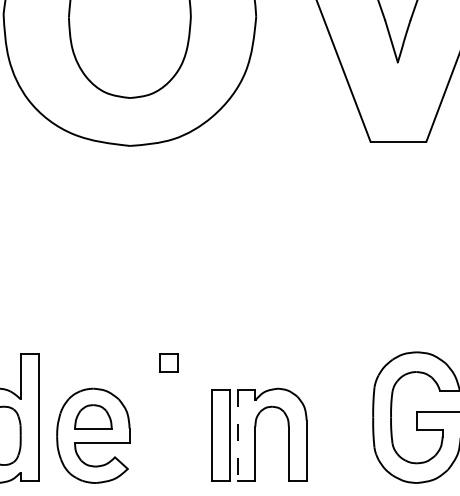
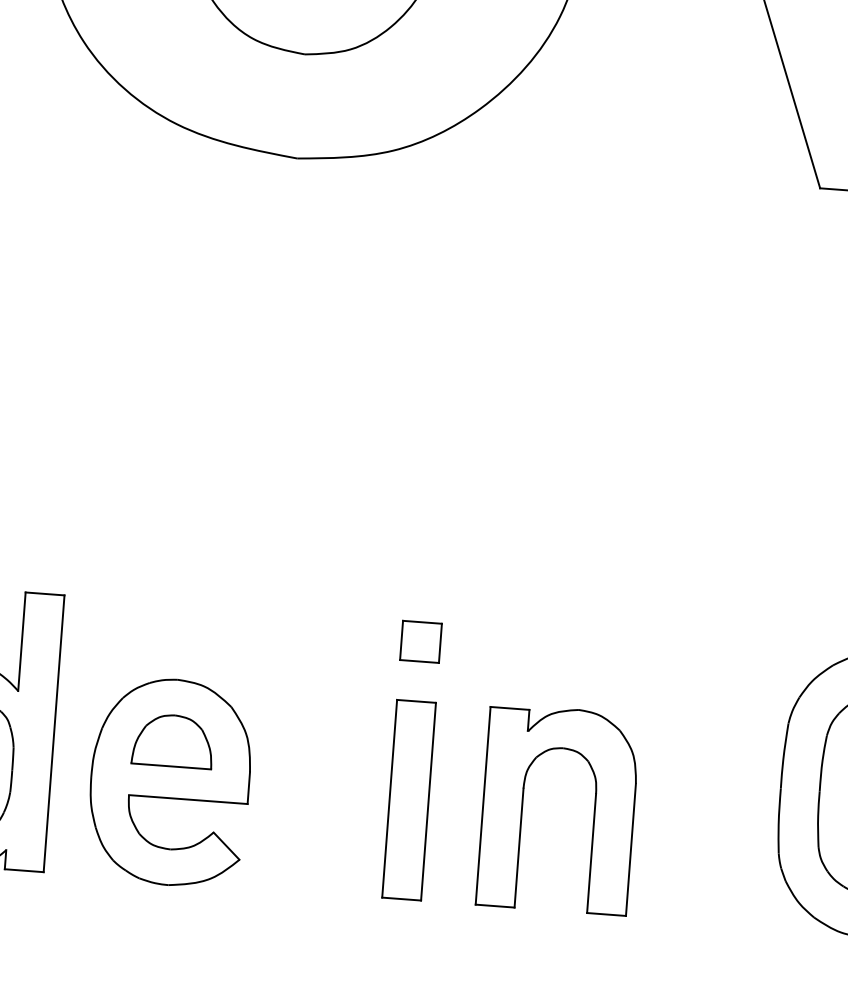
part: (168, 362) -> (419, 640), moved
part: (220, 435) -> (407, 799), moved
line: (237, 435) -> (483, 804), dashed -> solid

